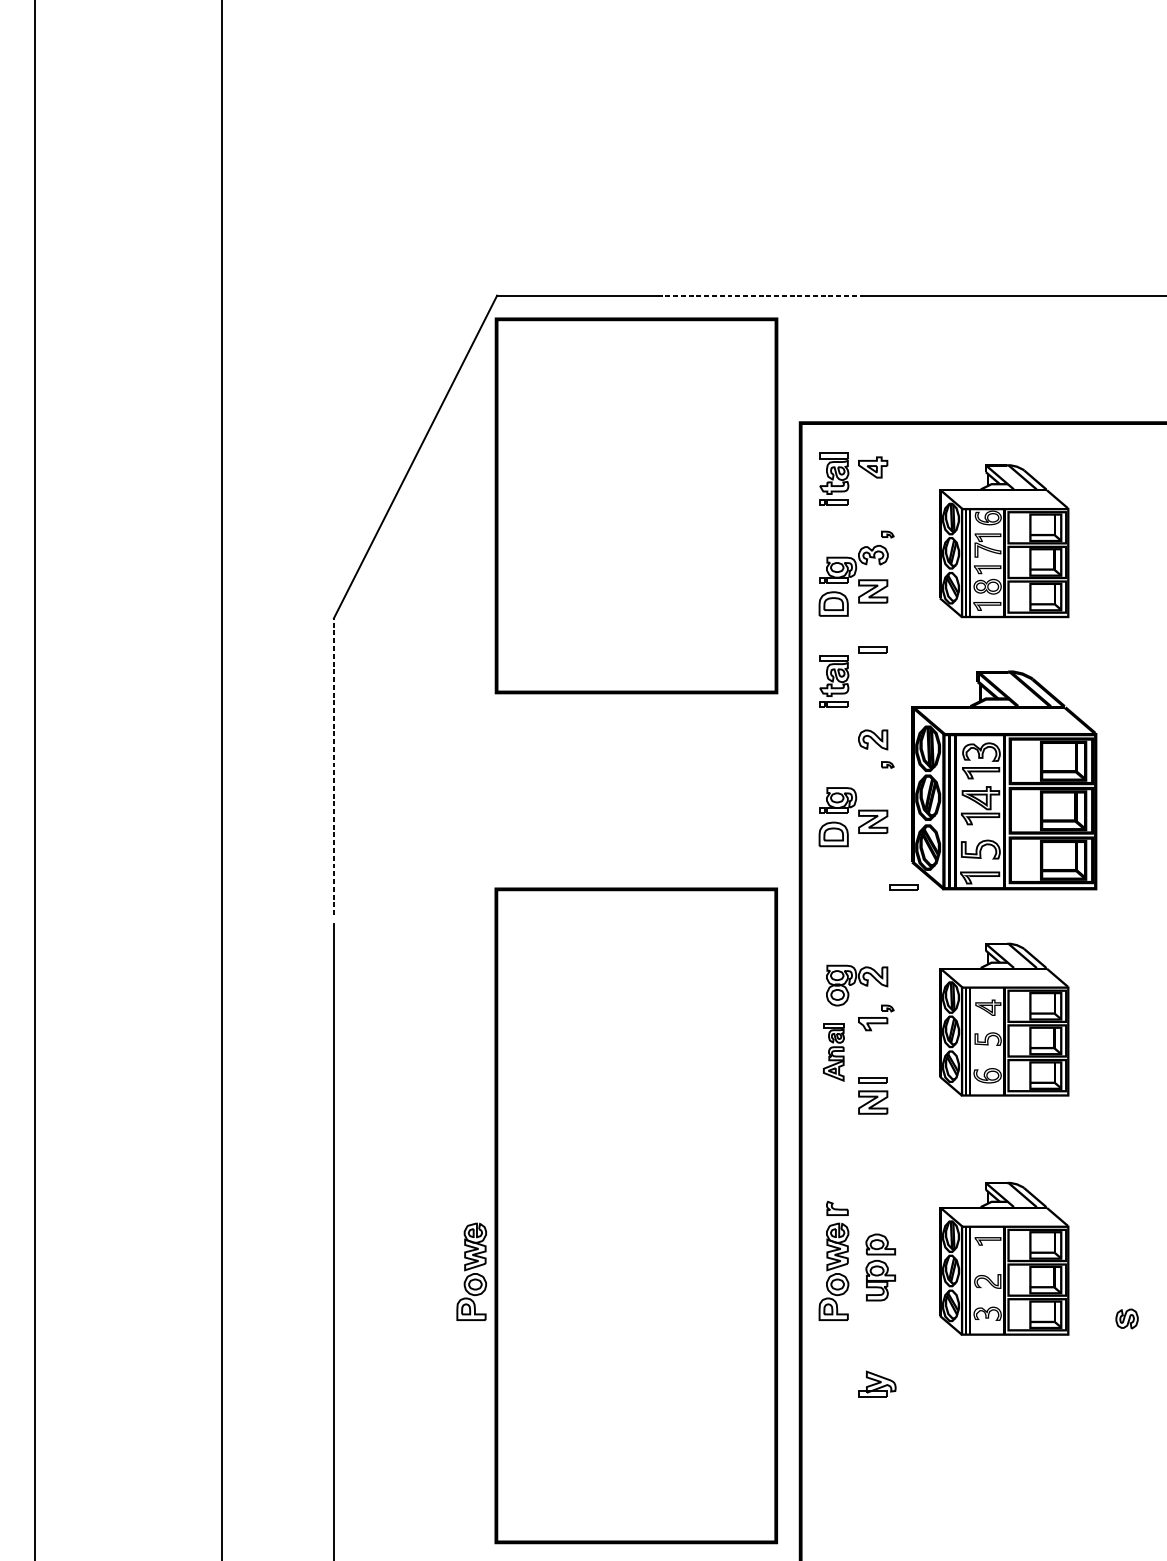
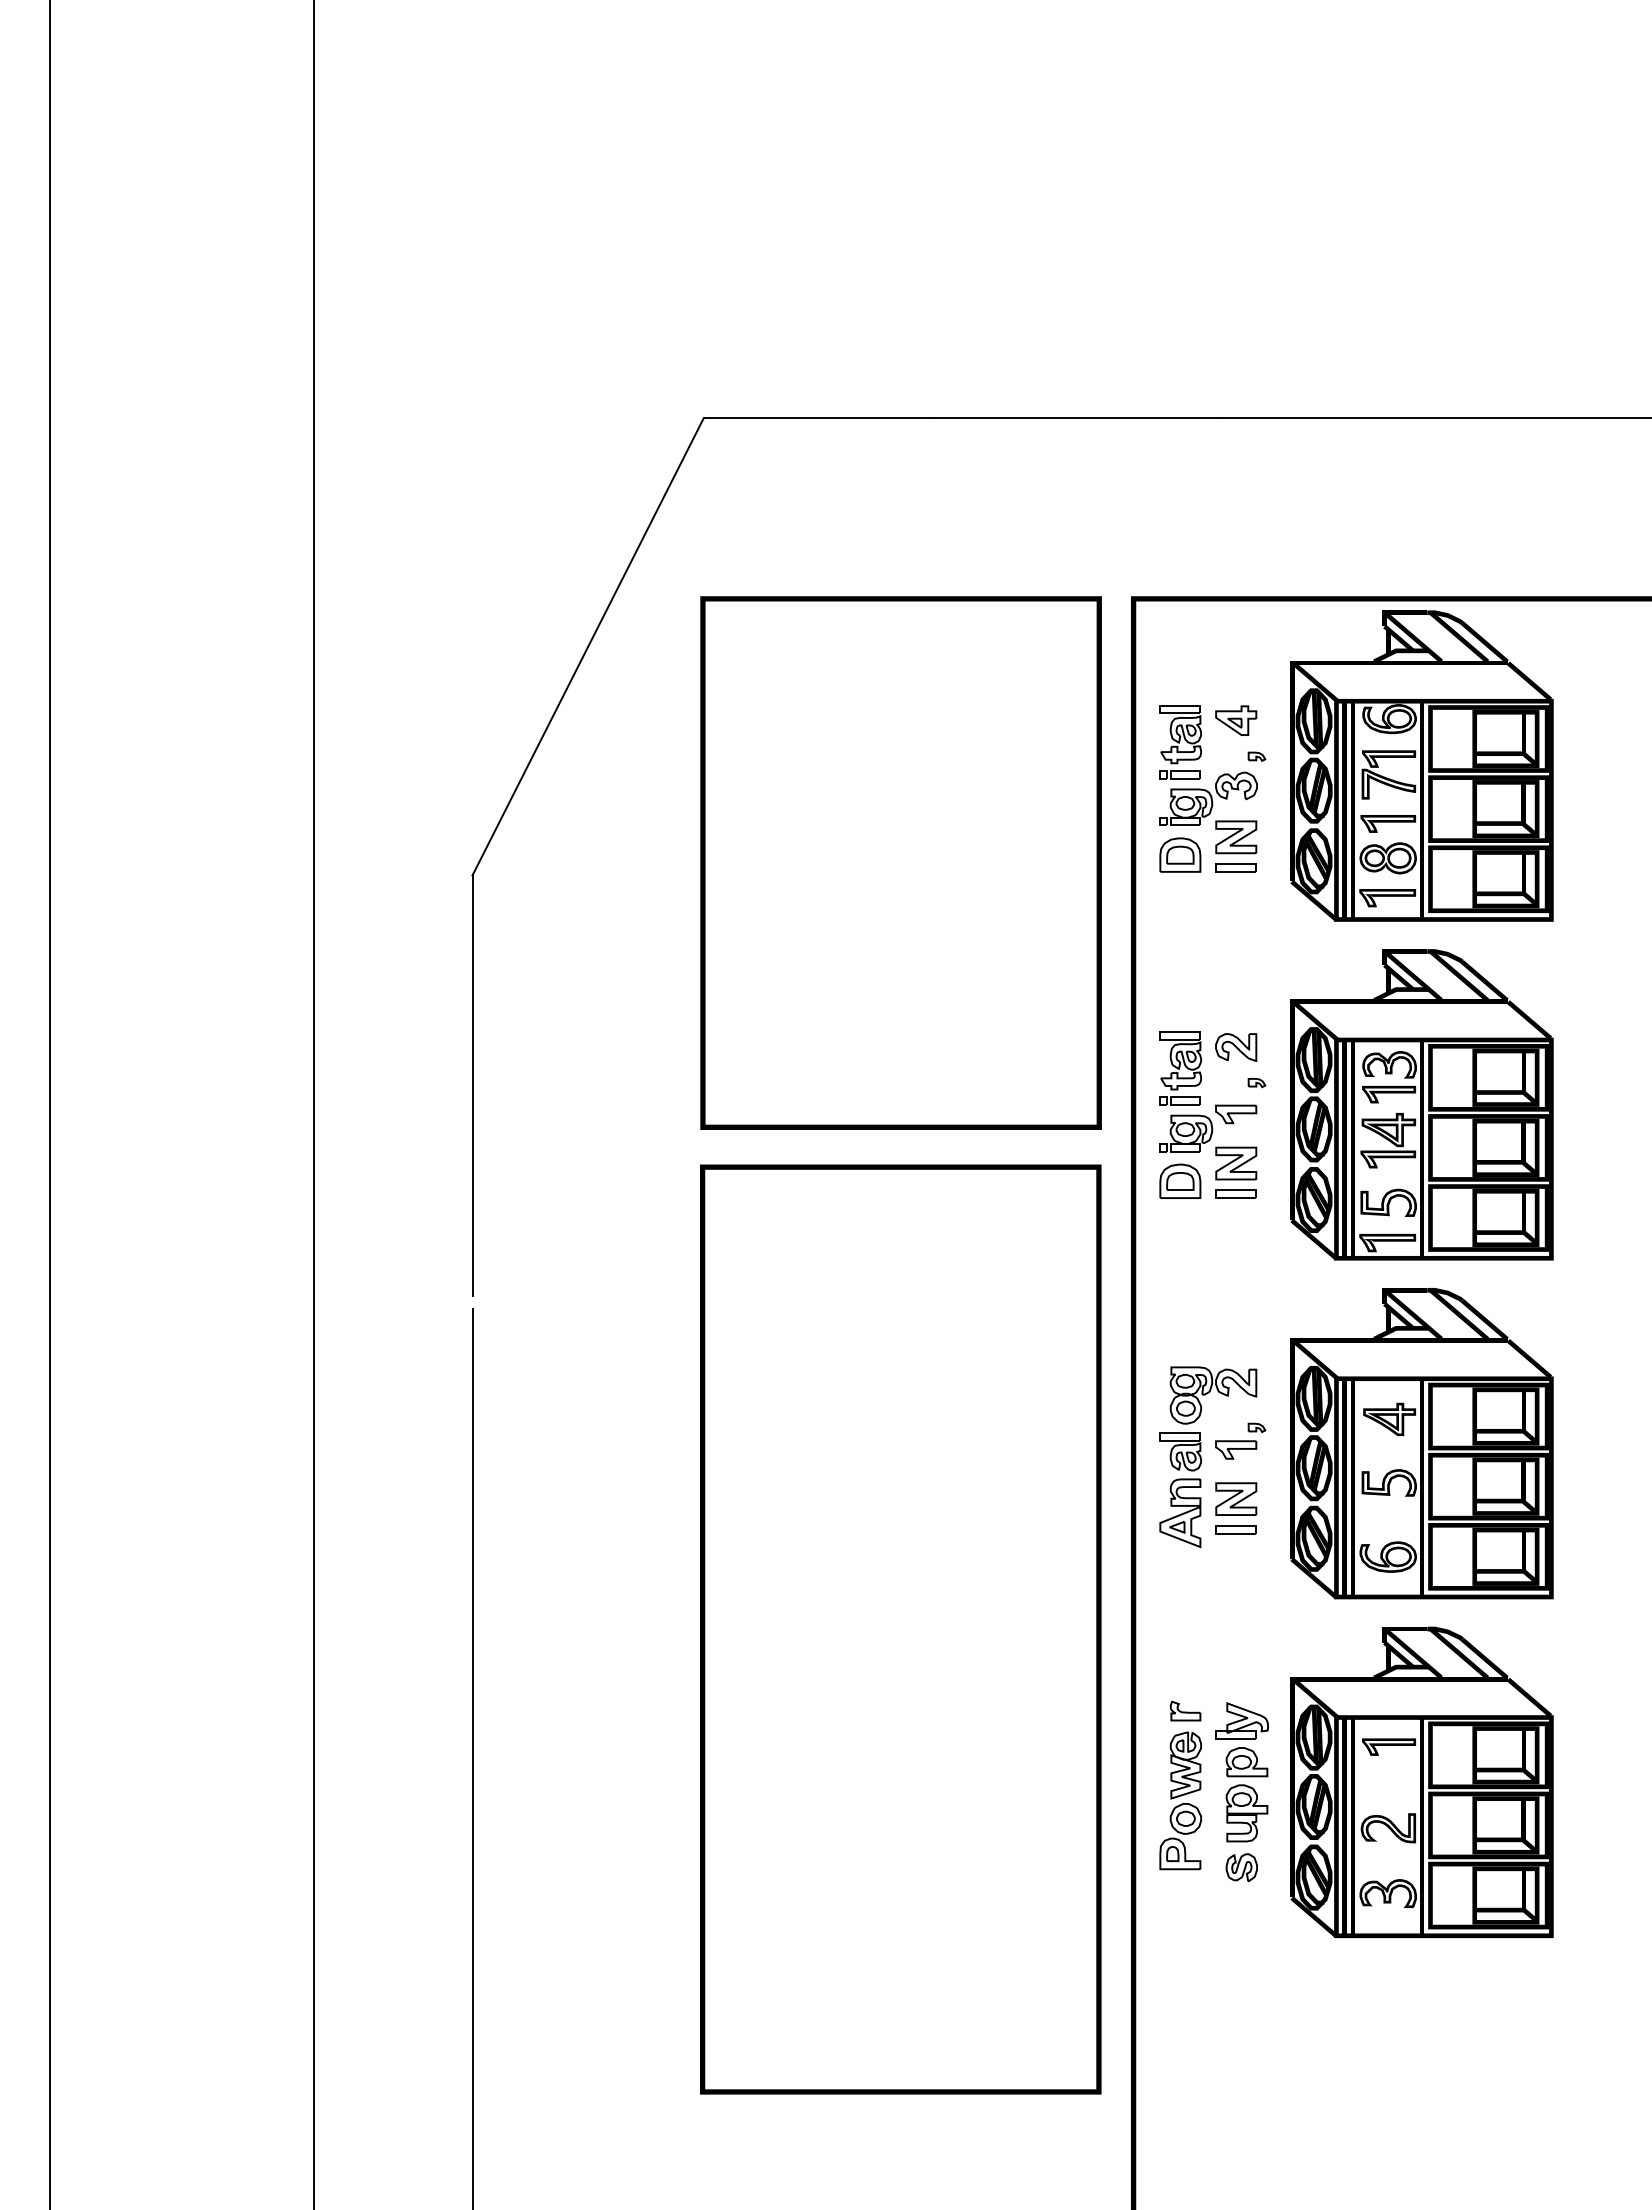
line: (760, 295) -> (1076, 418), dashed -> solid
part: (873, 467) -> (1236, 720), moved
part: (833, 479) -> (1180, 742), moved
part: (636, 505) -> (900, 862), moved
part: (1003, 540) -> (1421, 765), size x1.43
part: (872, 649) -> (1235, 867), moved
part: (833, 681) -> (1180, 1068), moved
line: (333, 766) -> (472, 1085), dashed -> solid
part: (873, 787) -> (1236, 1114), added
part: (903, 886) -> (1235, 1193), moved
part: (1003, 1019) -> (1421, 1443), size x1.43
part: (833, 1052) -> (1180, 1490), size x1.43
part: (873, 1102) -> (1236, 1498), moved
part: (636, 1215) -> (900, 1629), moved
part: (1003, 1258) -> (1421, 1782), size x1.43
part: (471, 1271) -> (667, 1800), removed
part: (1126, 1318) -> (1241, 1867), moved
part: (876, 1383) -> (1241, 1720), moved

